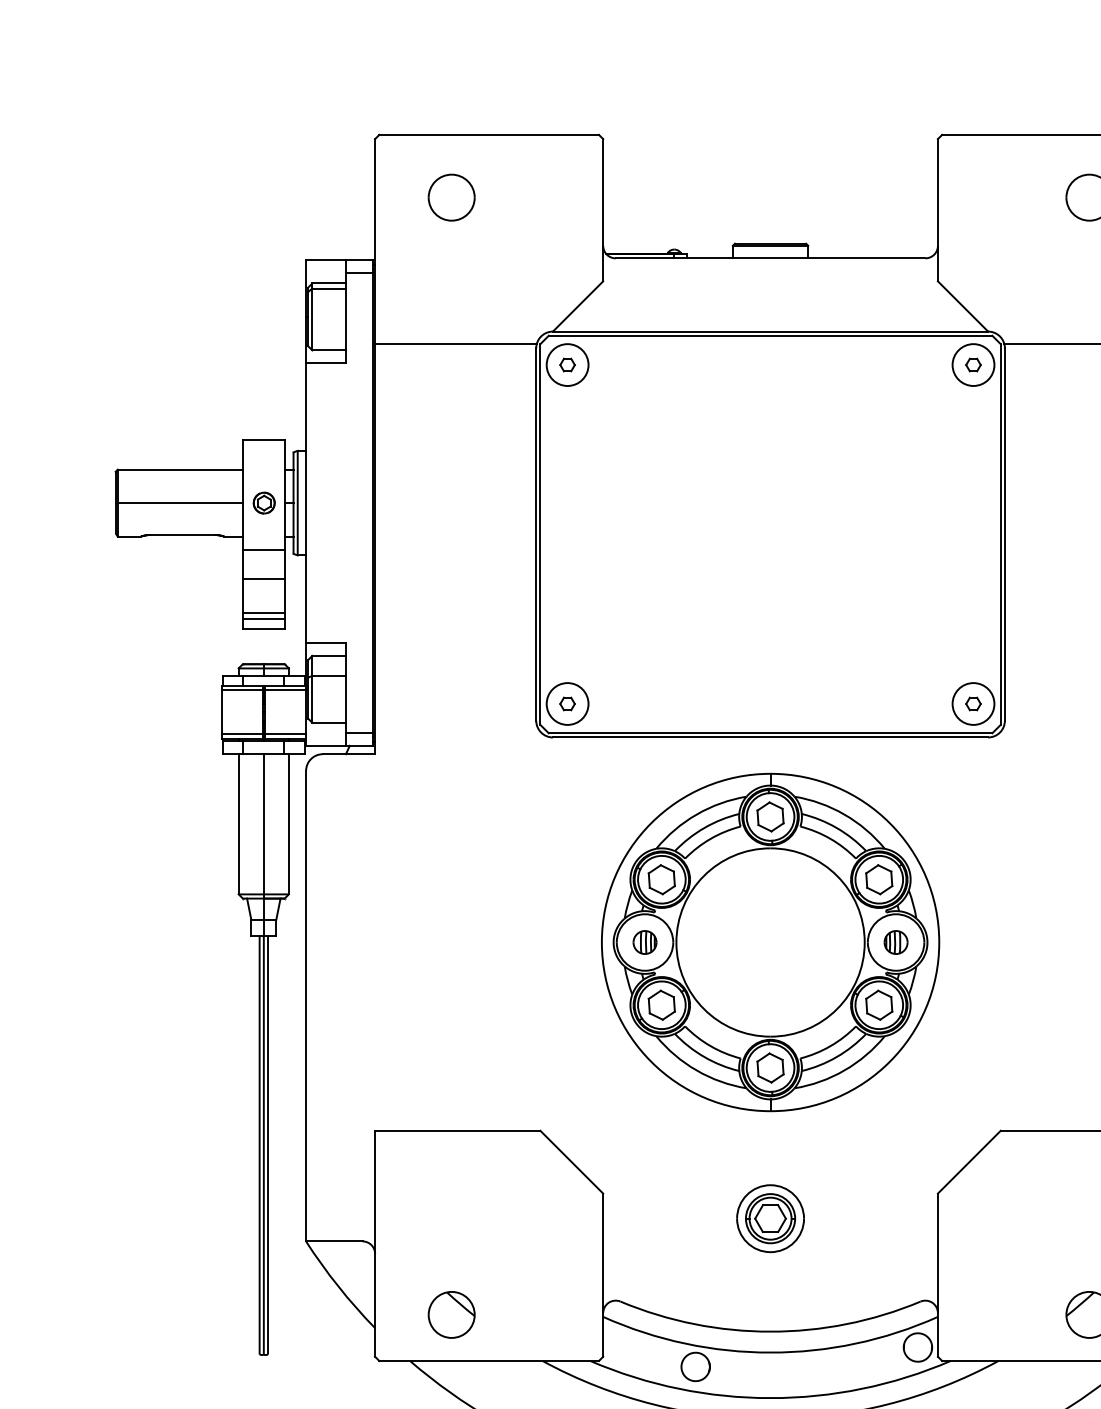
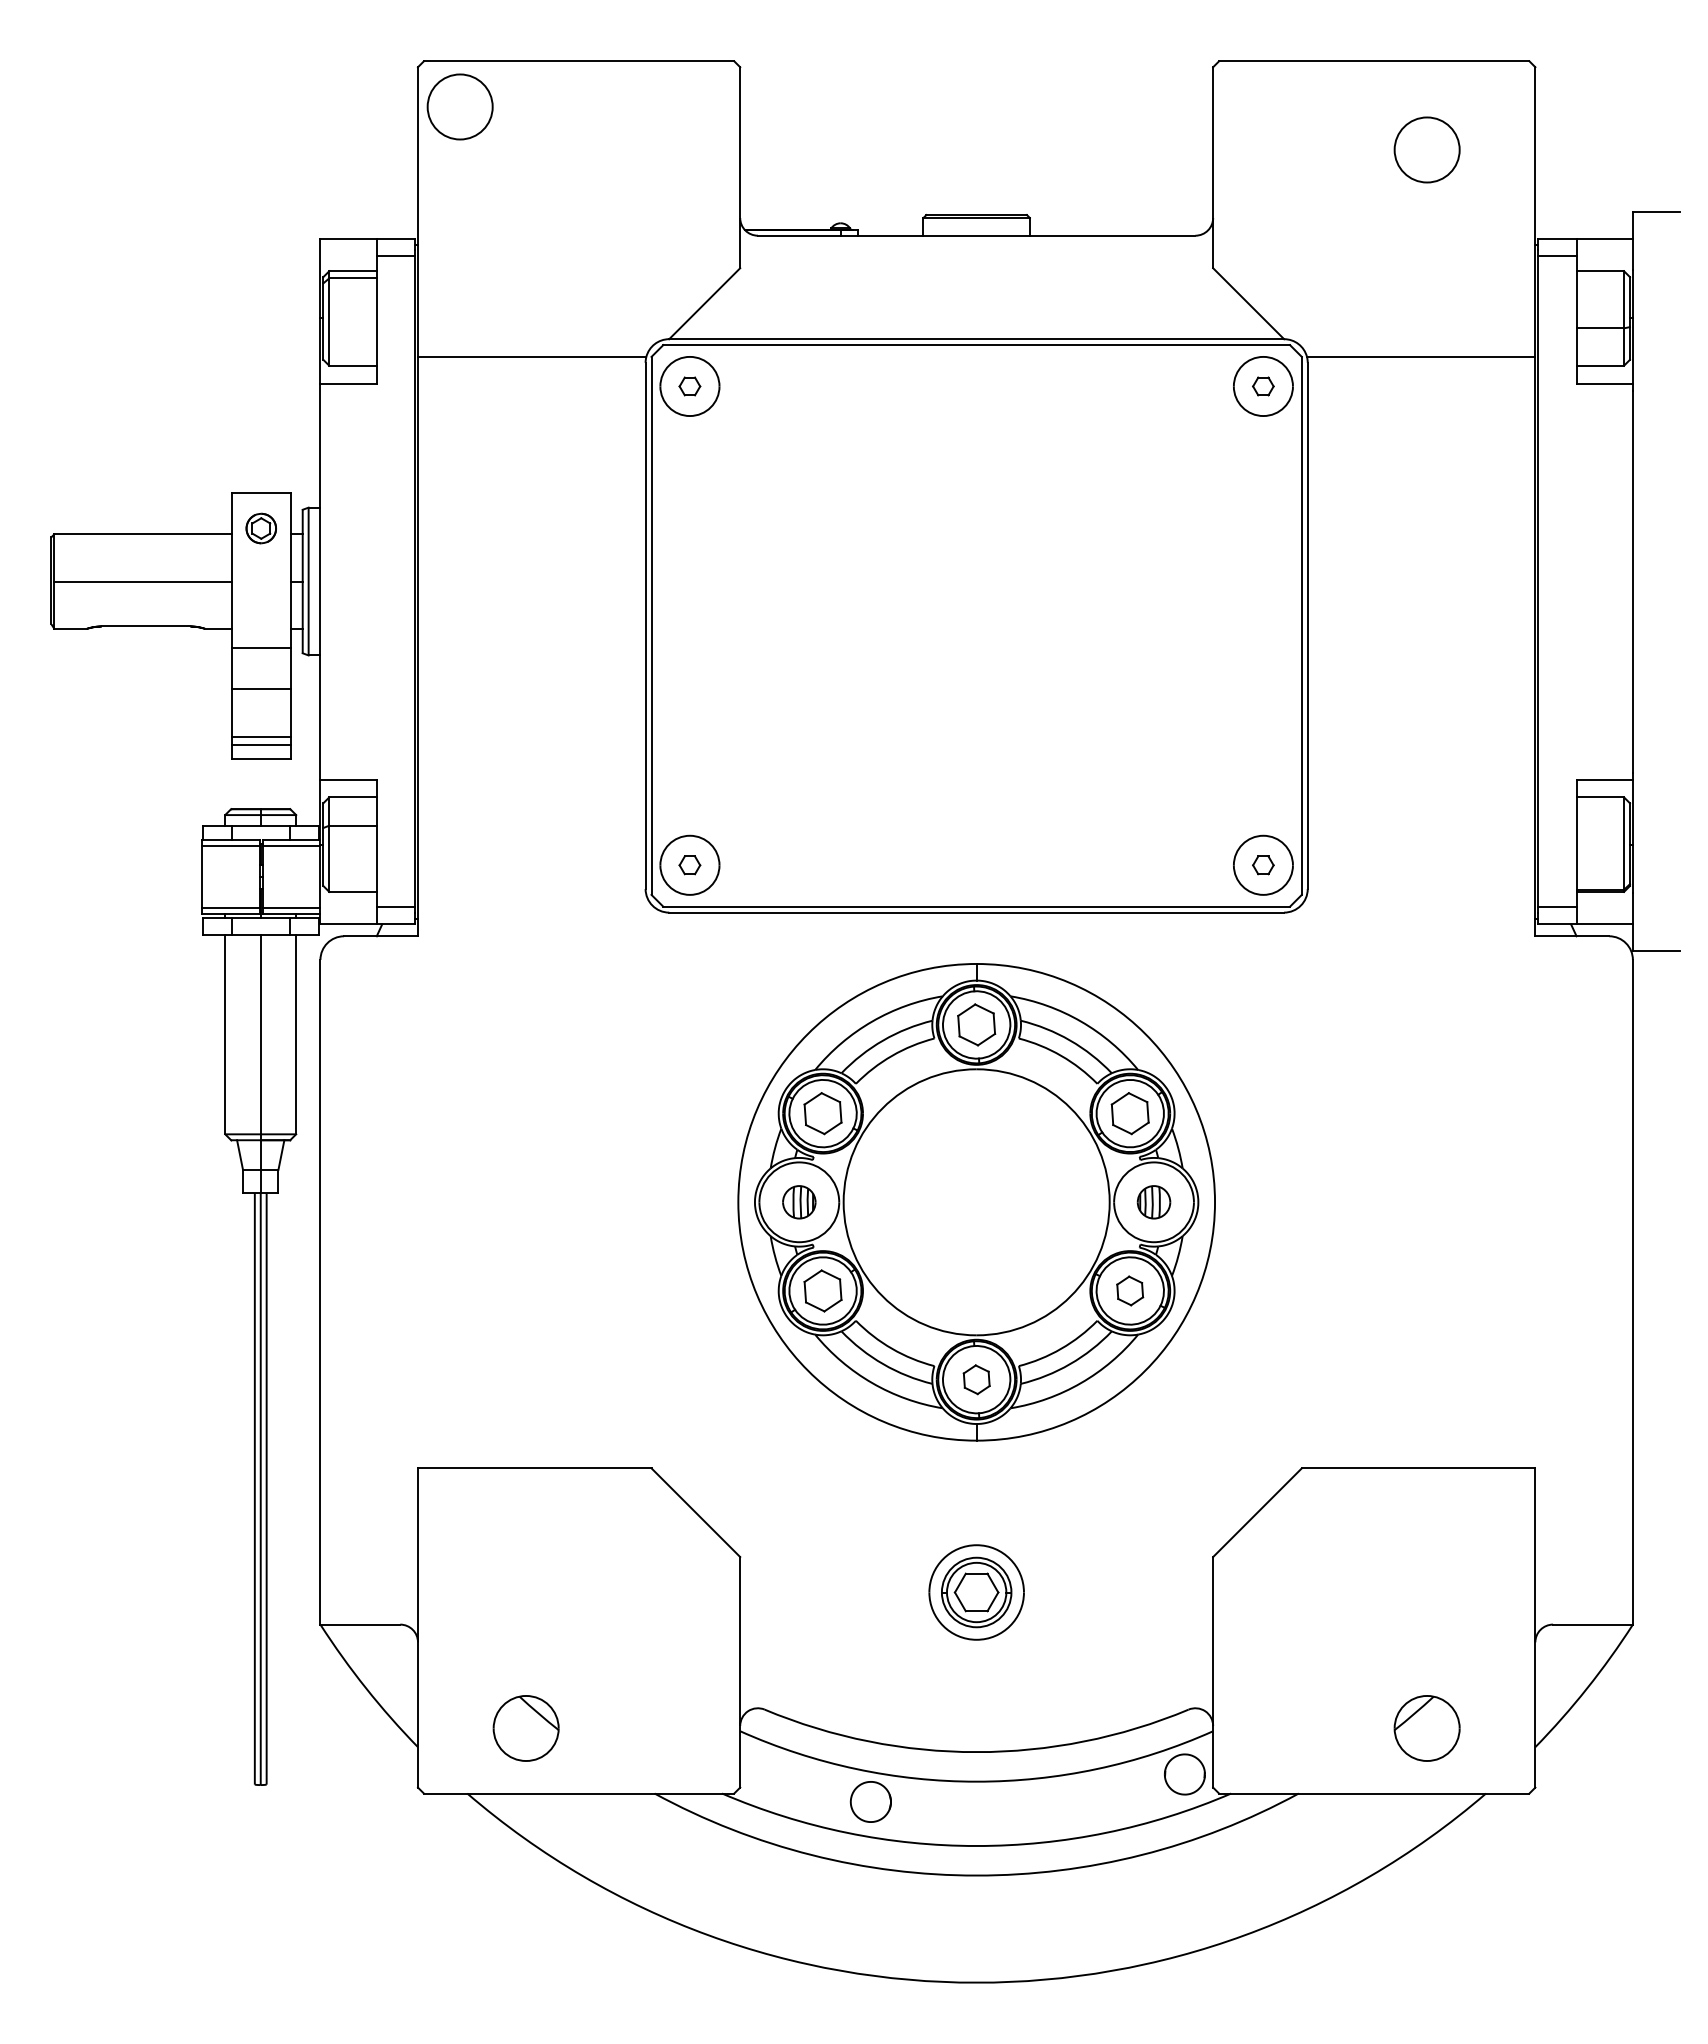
part: (451, 197) -> (459, 106), moved
part: (263, 503) -> (260, 528), moved
part: (878, 1004) -> (1129, 1290), size x0.7
part: (770, 1067) -> (976, 1379), size x0.7

